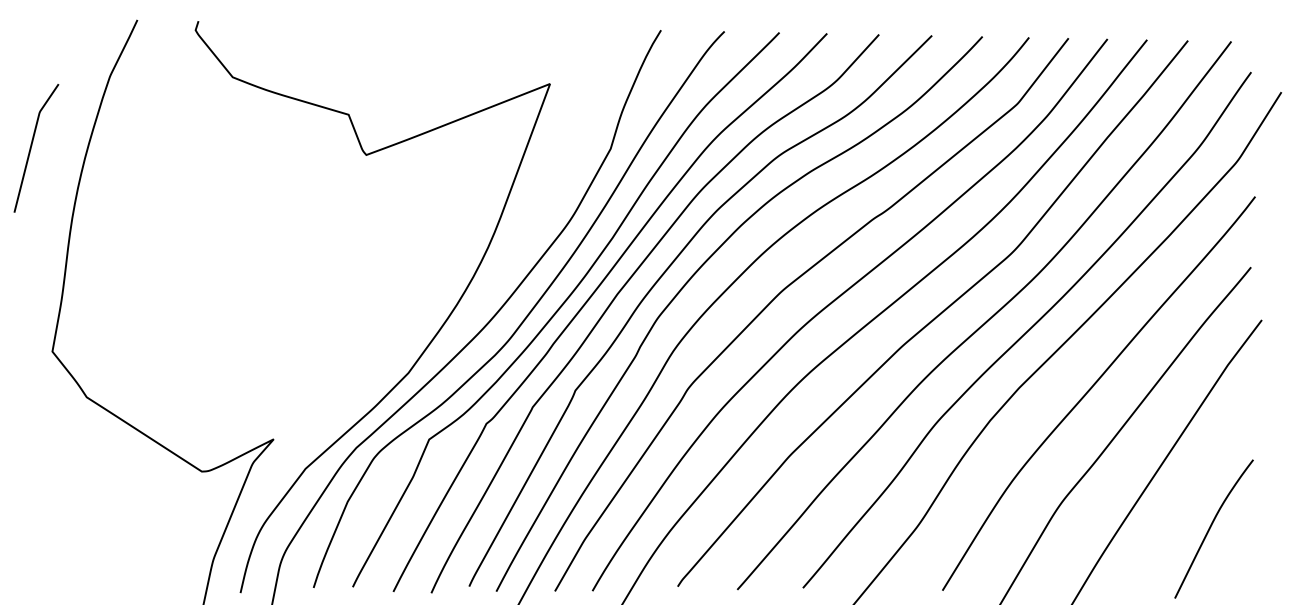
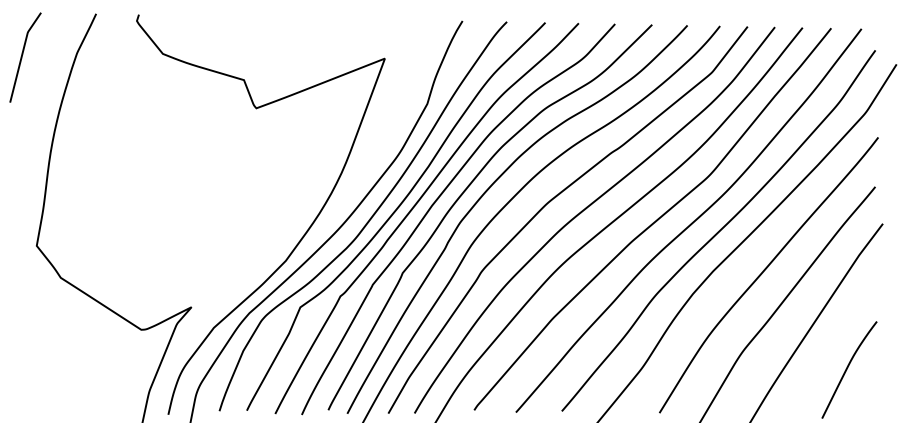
curve: (32, 148) -> (22, 57), moved

